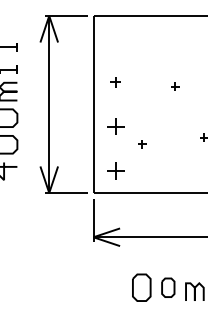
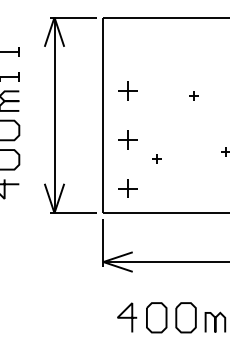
part: (115, 82) -> (127, 90), size x1.67
line: (115, 287) -> (127, 317), added
part: (167, 287) -> (185, 317), size x1.43

